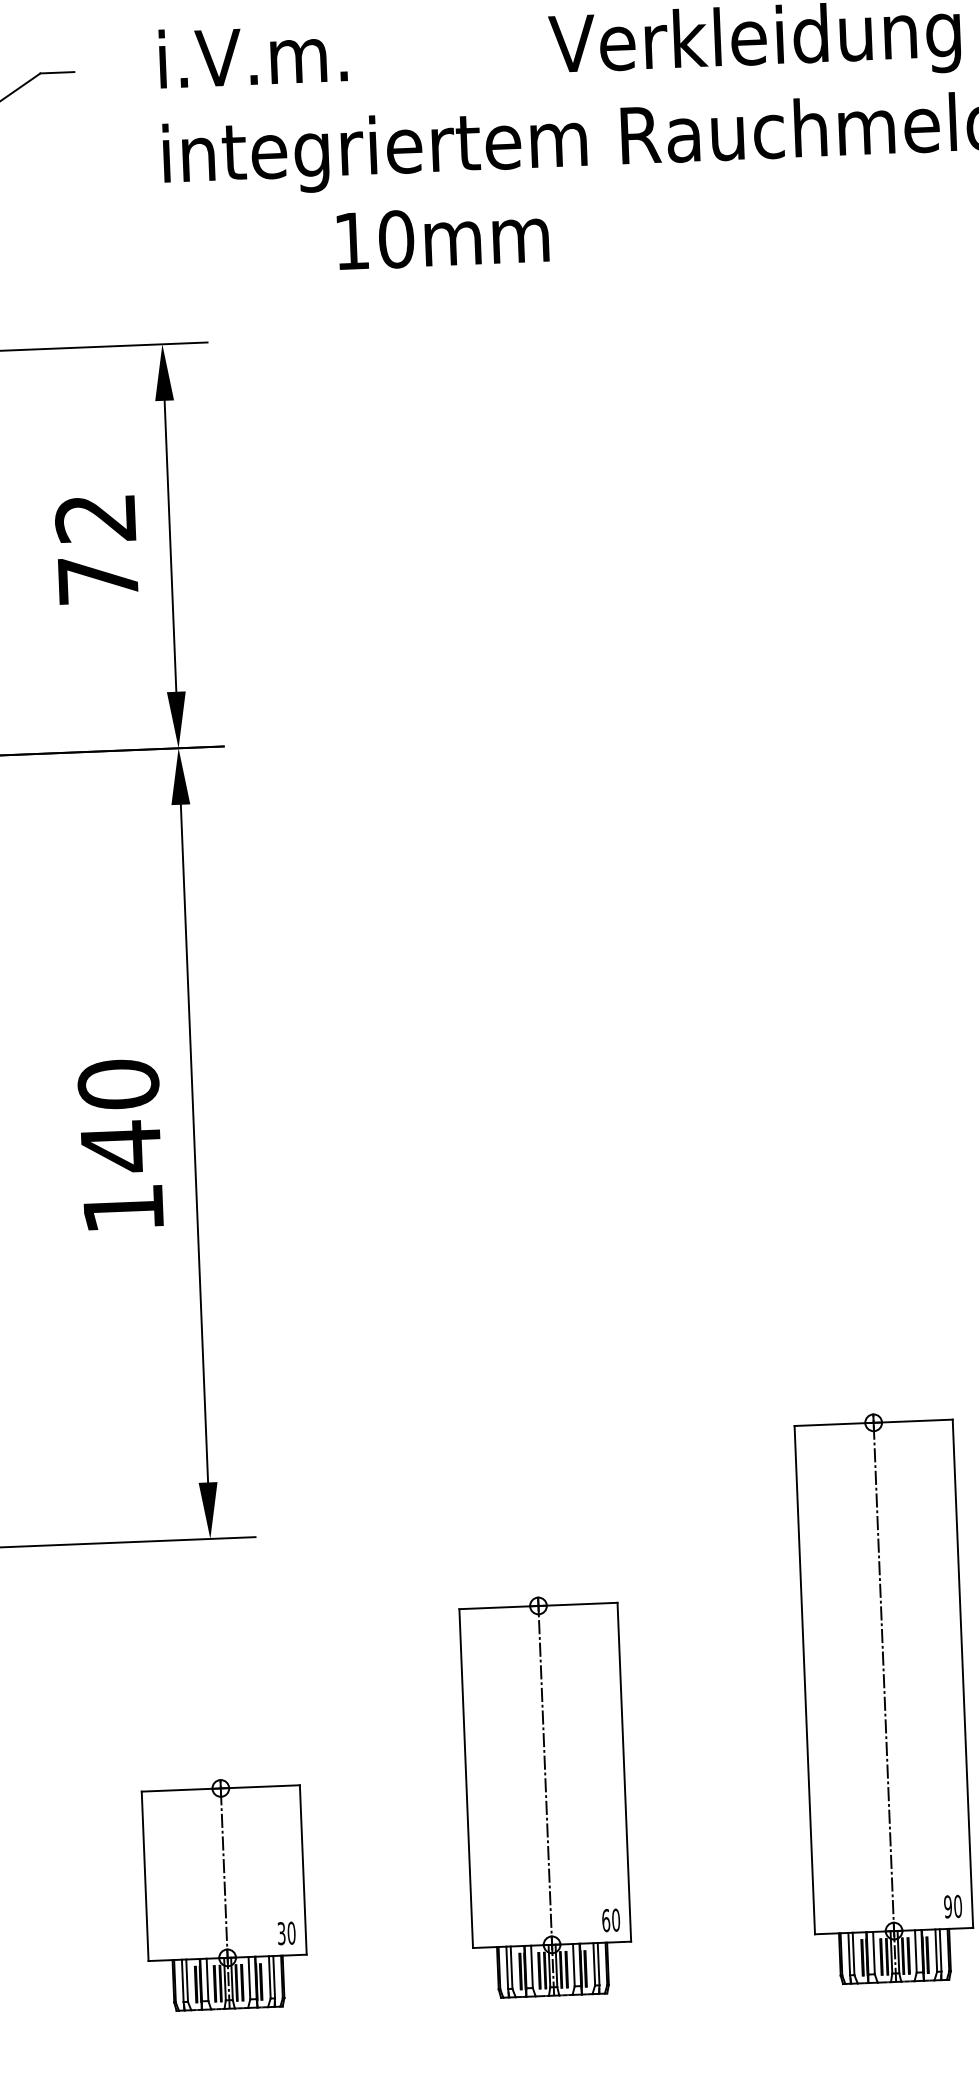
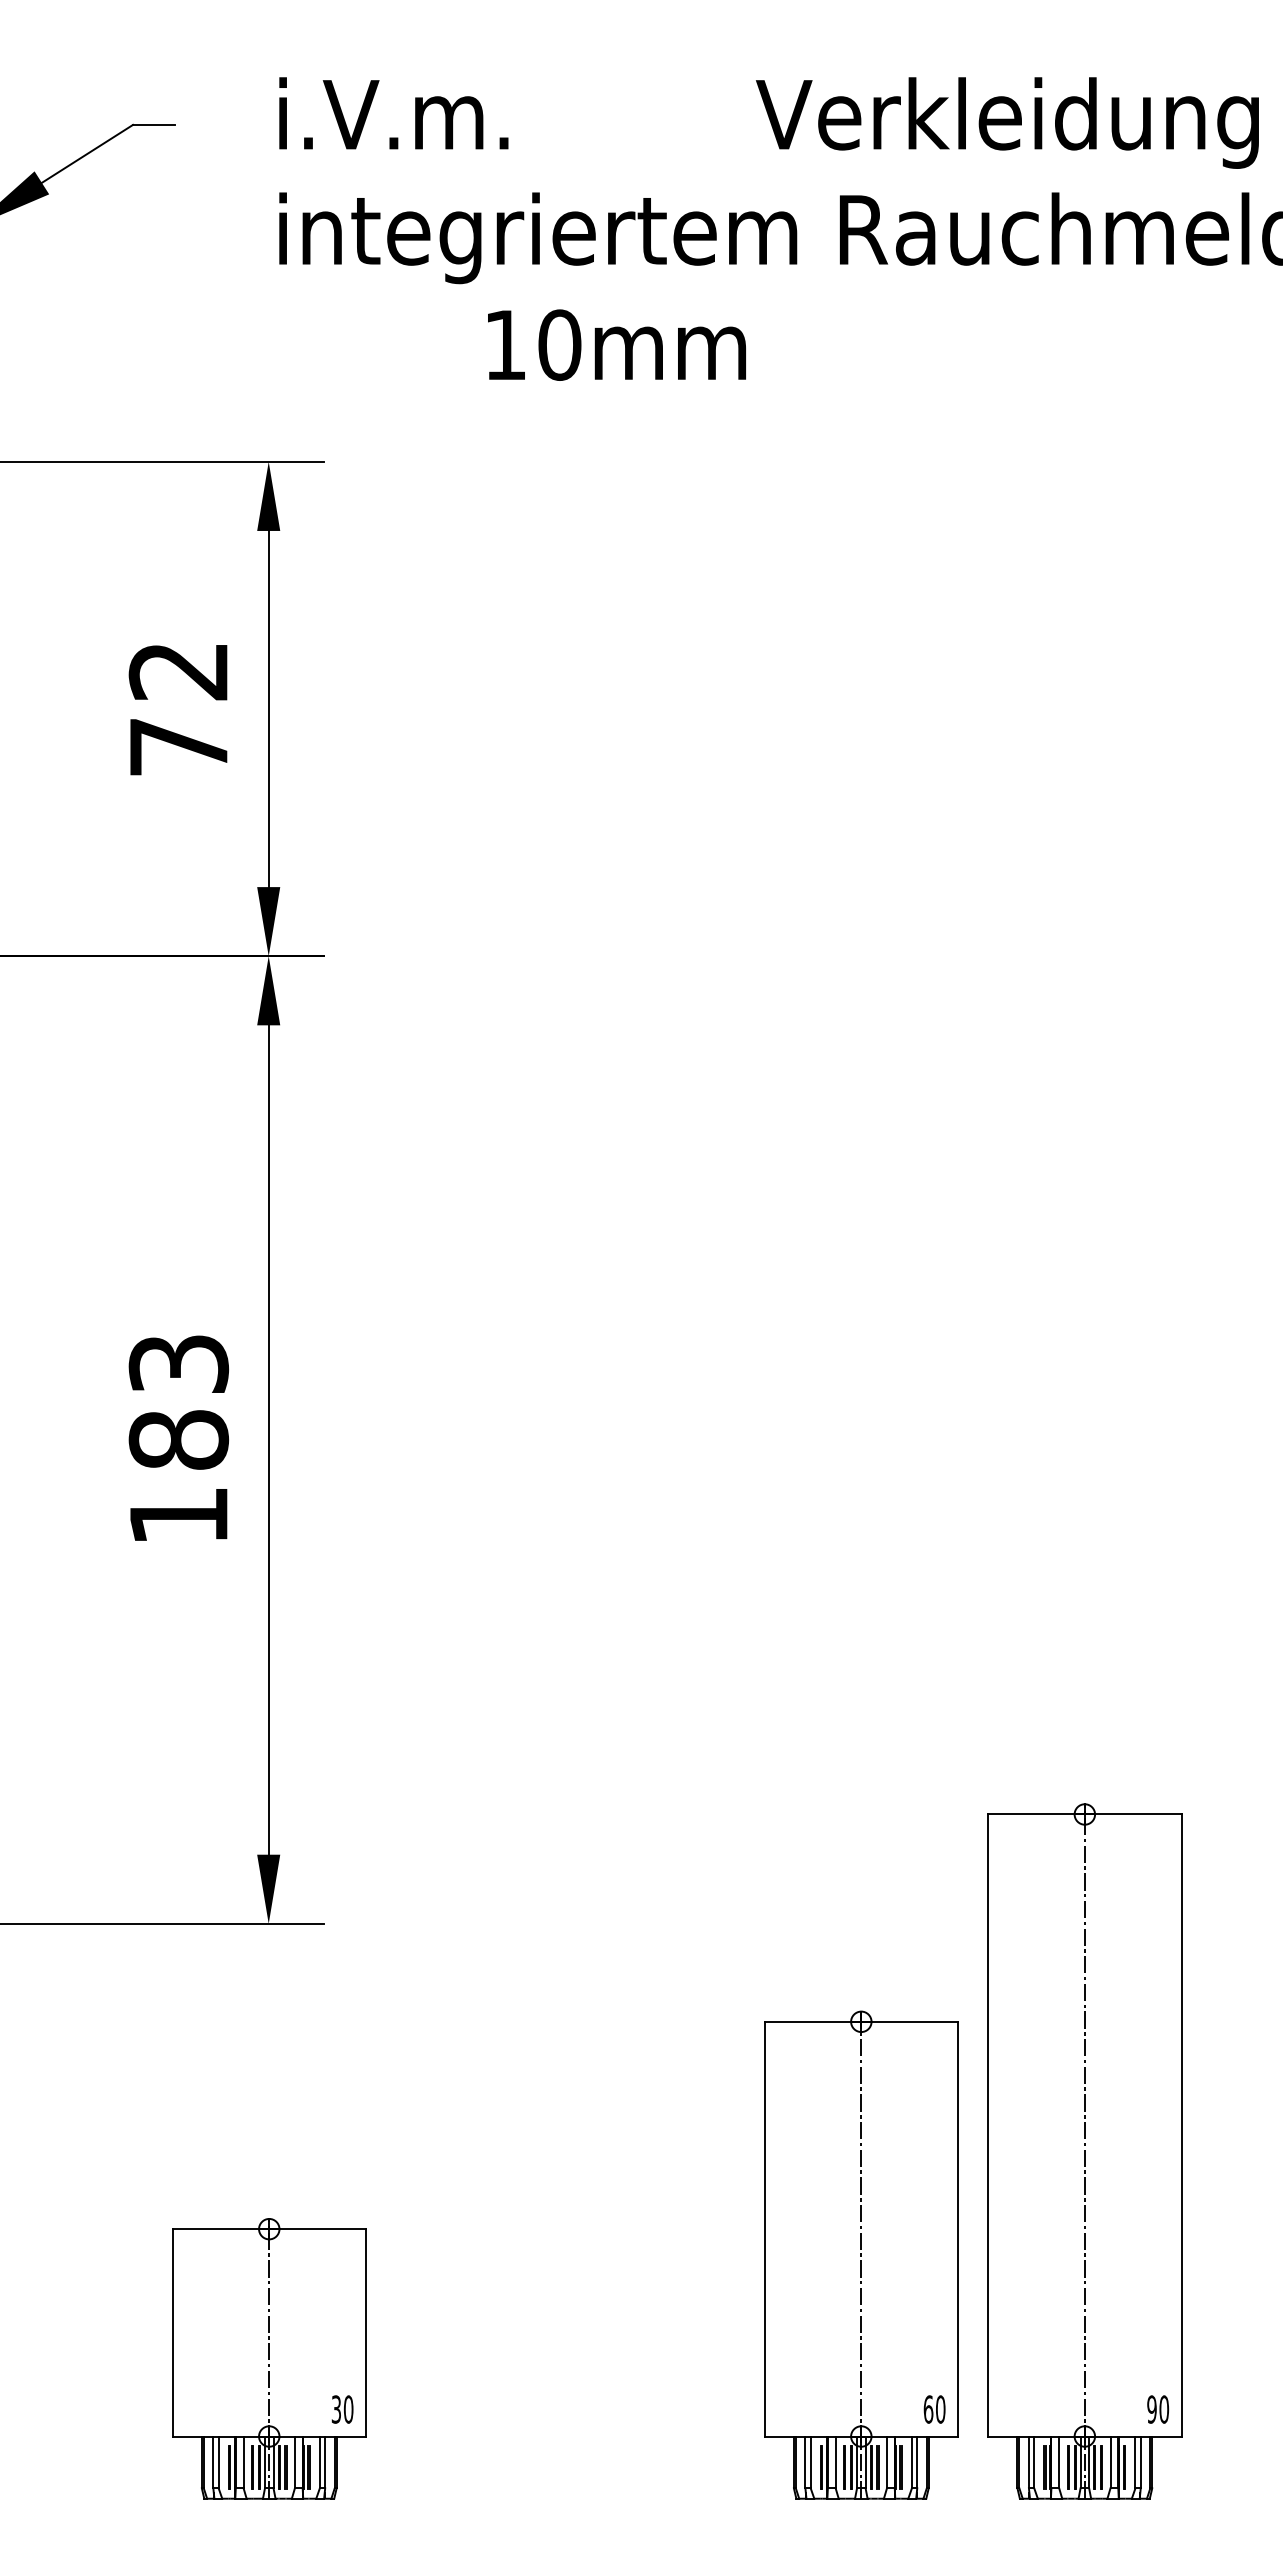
text: (119, 1116) -> (178, 1403), 140 -> 183
part: (546, 1796) -> (861, 2254), moved

